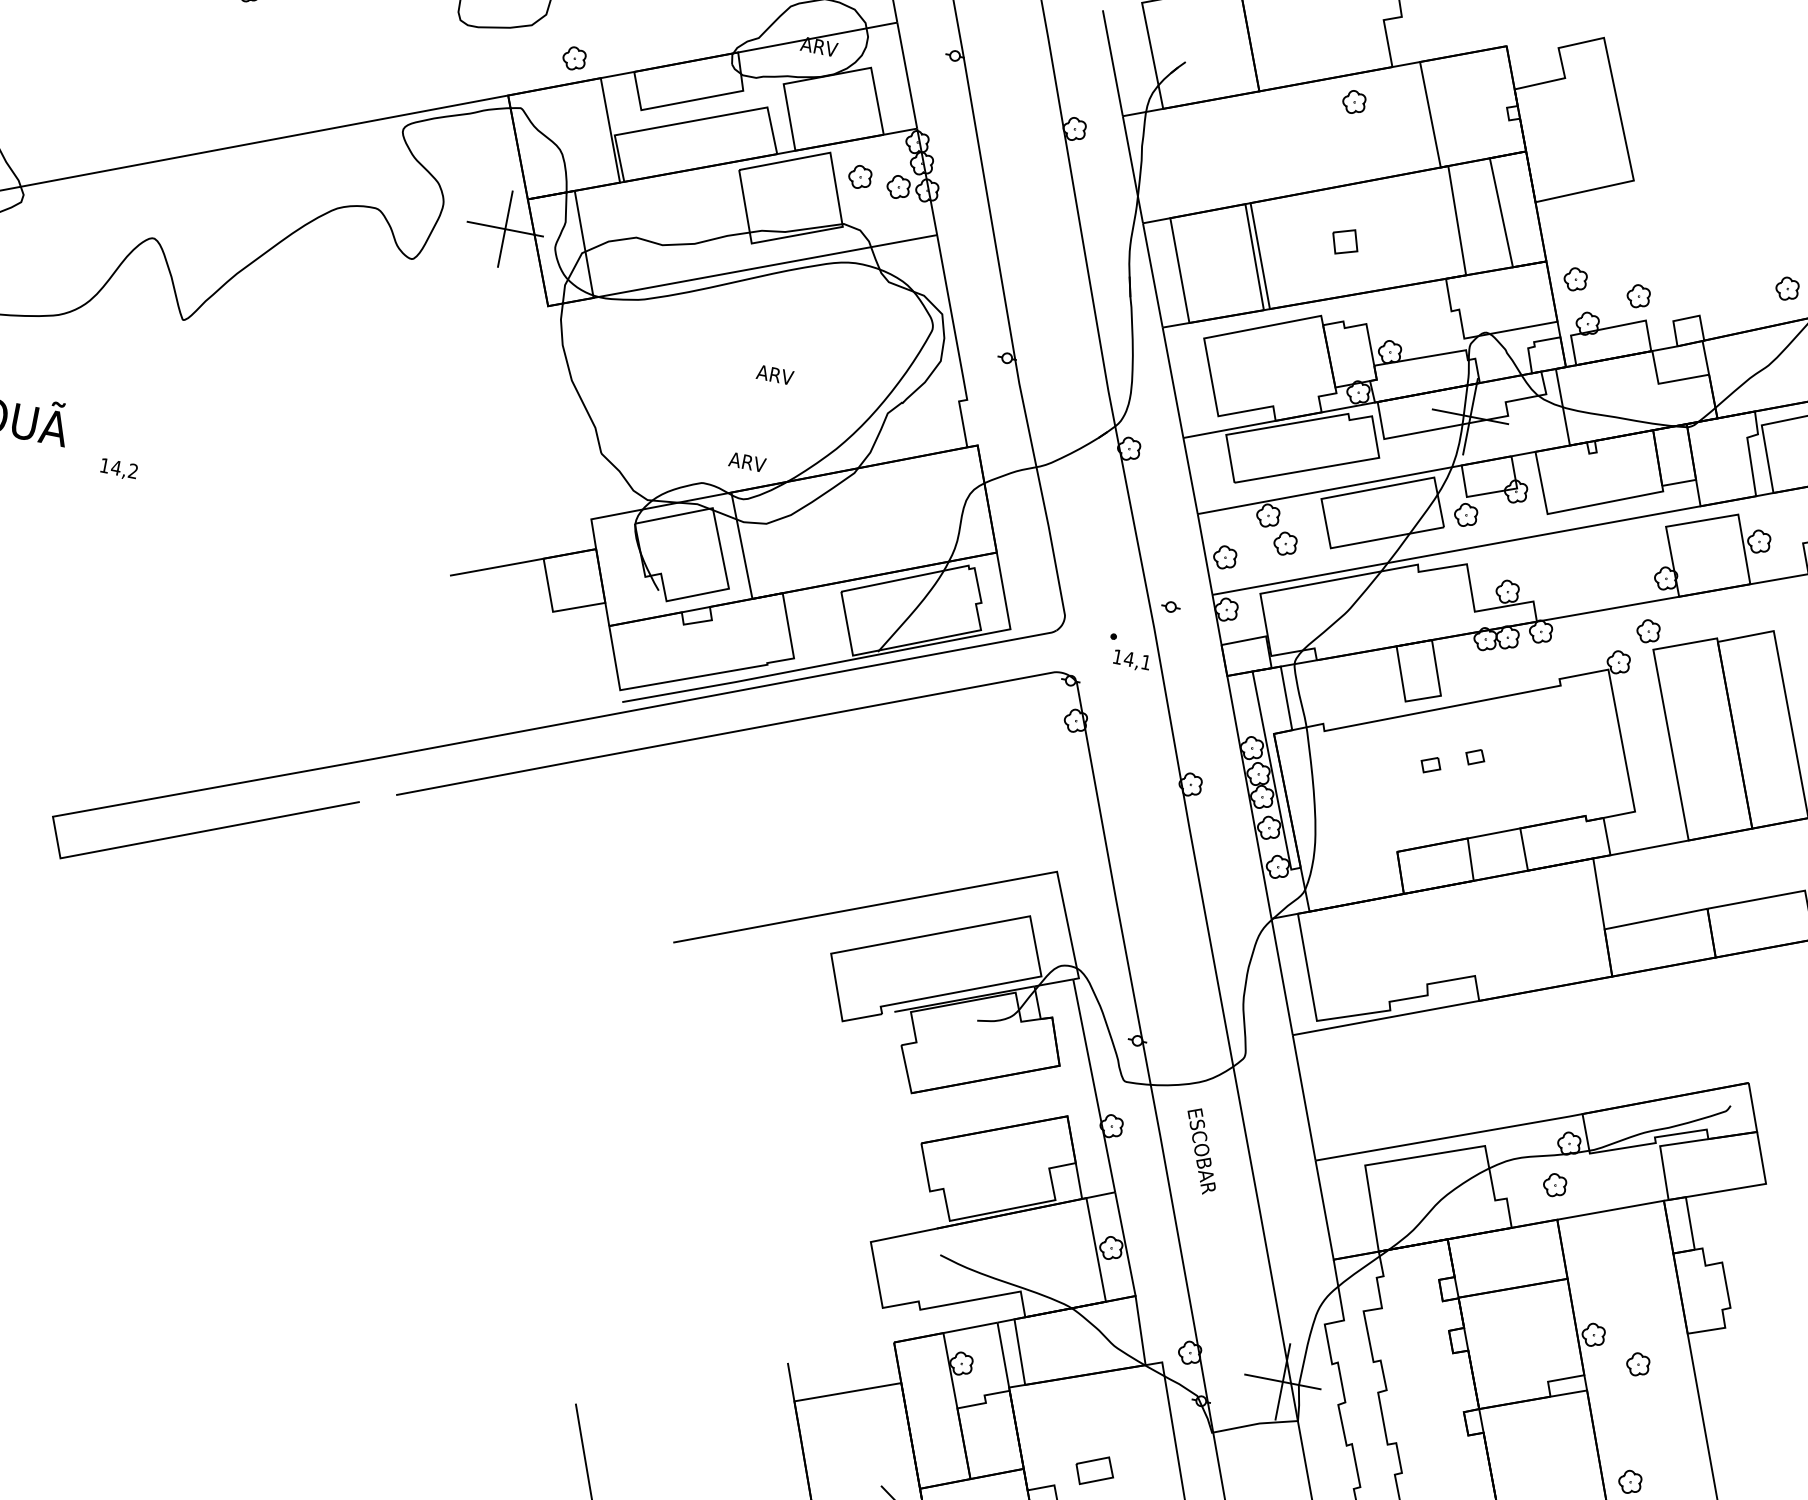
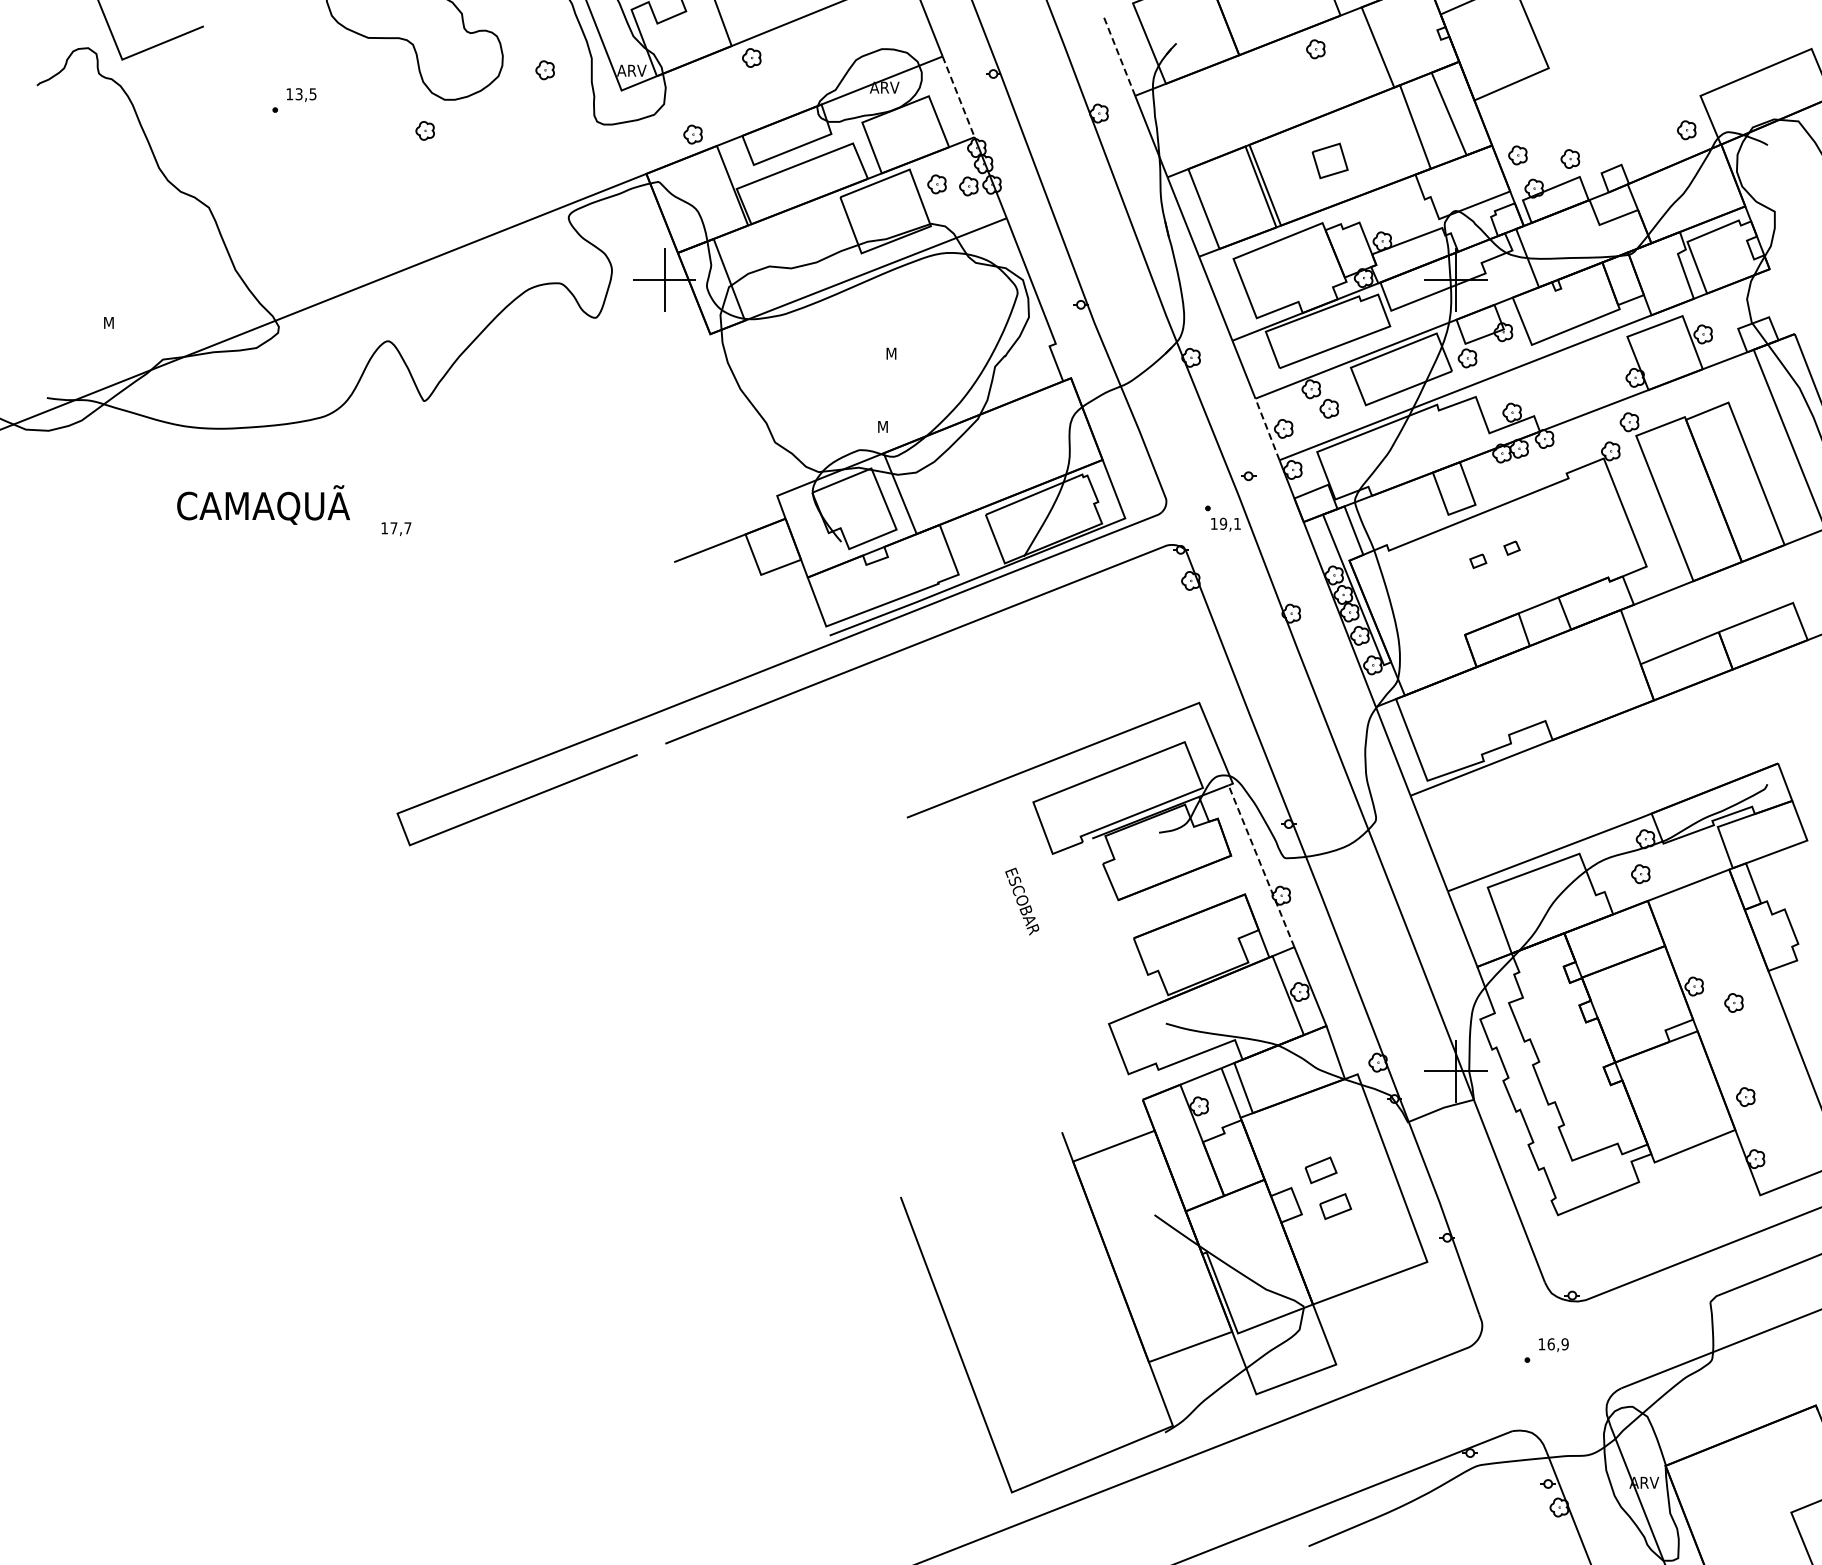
line: (1113, 63) -> (1119, 55), solid -> dashed
line: (906, 76) -> (958, 97), solid -> dashed
part: (1345, 241) -> (1330, 160), size x1.6
text: (774, 374) -> (899, 353), ARV -> M
text: (747, 461) -> (891, 426), ARV -> M
text: (124, 469) -> (400, 528), 14,2 -> 17,7
line: (1205, 553) -> (1267, 428), solid -> dashed
text: (1129, 658) -> (1223, 523), 14,1 -> 19,1
line: (1094, 1084) -> (1261, 865), solid -> dashed
text: (1201, 1151) -> (1022, 901), moved

